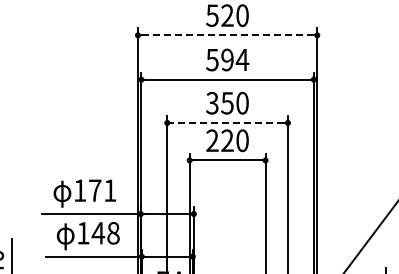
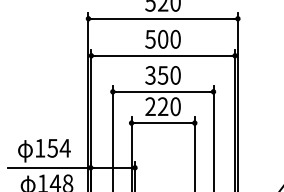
line: (228, 35) -> (163, 18), dashed -> solid
text: (235, 59) -> (169, 38), 594 -> 500
line: (227, 122) -> (163, 91), dashed -> solid
text: (102, 190) -> (58, 148), 171 -> 154

